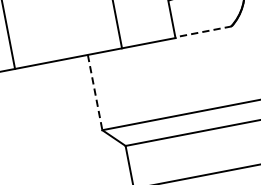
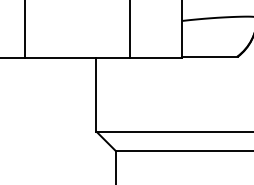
line: (203, 31) -> (210, 56), dashed -> solid
line: (95, 92) -> (96, 94), dashed -> solid

